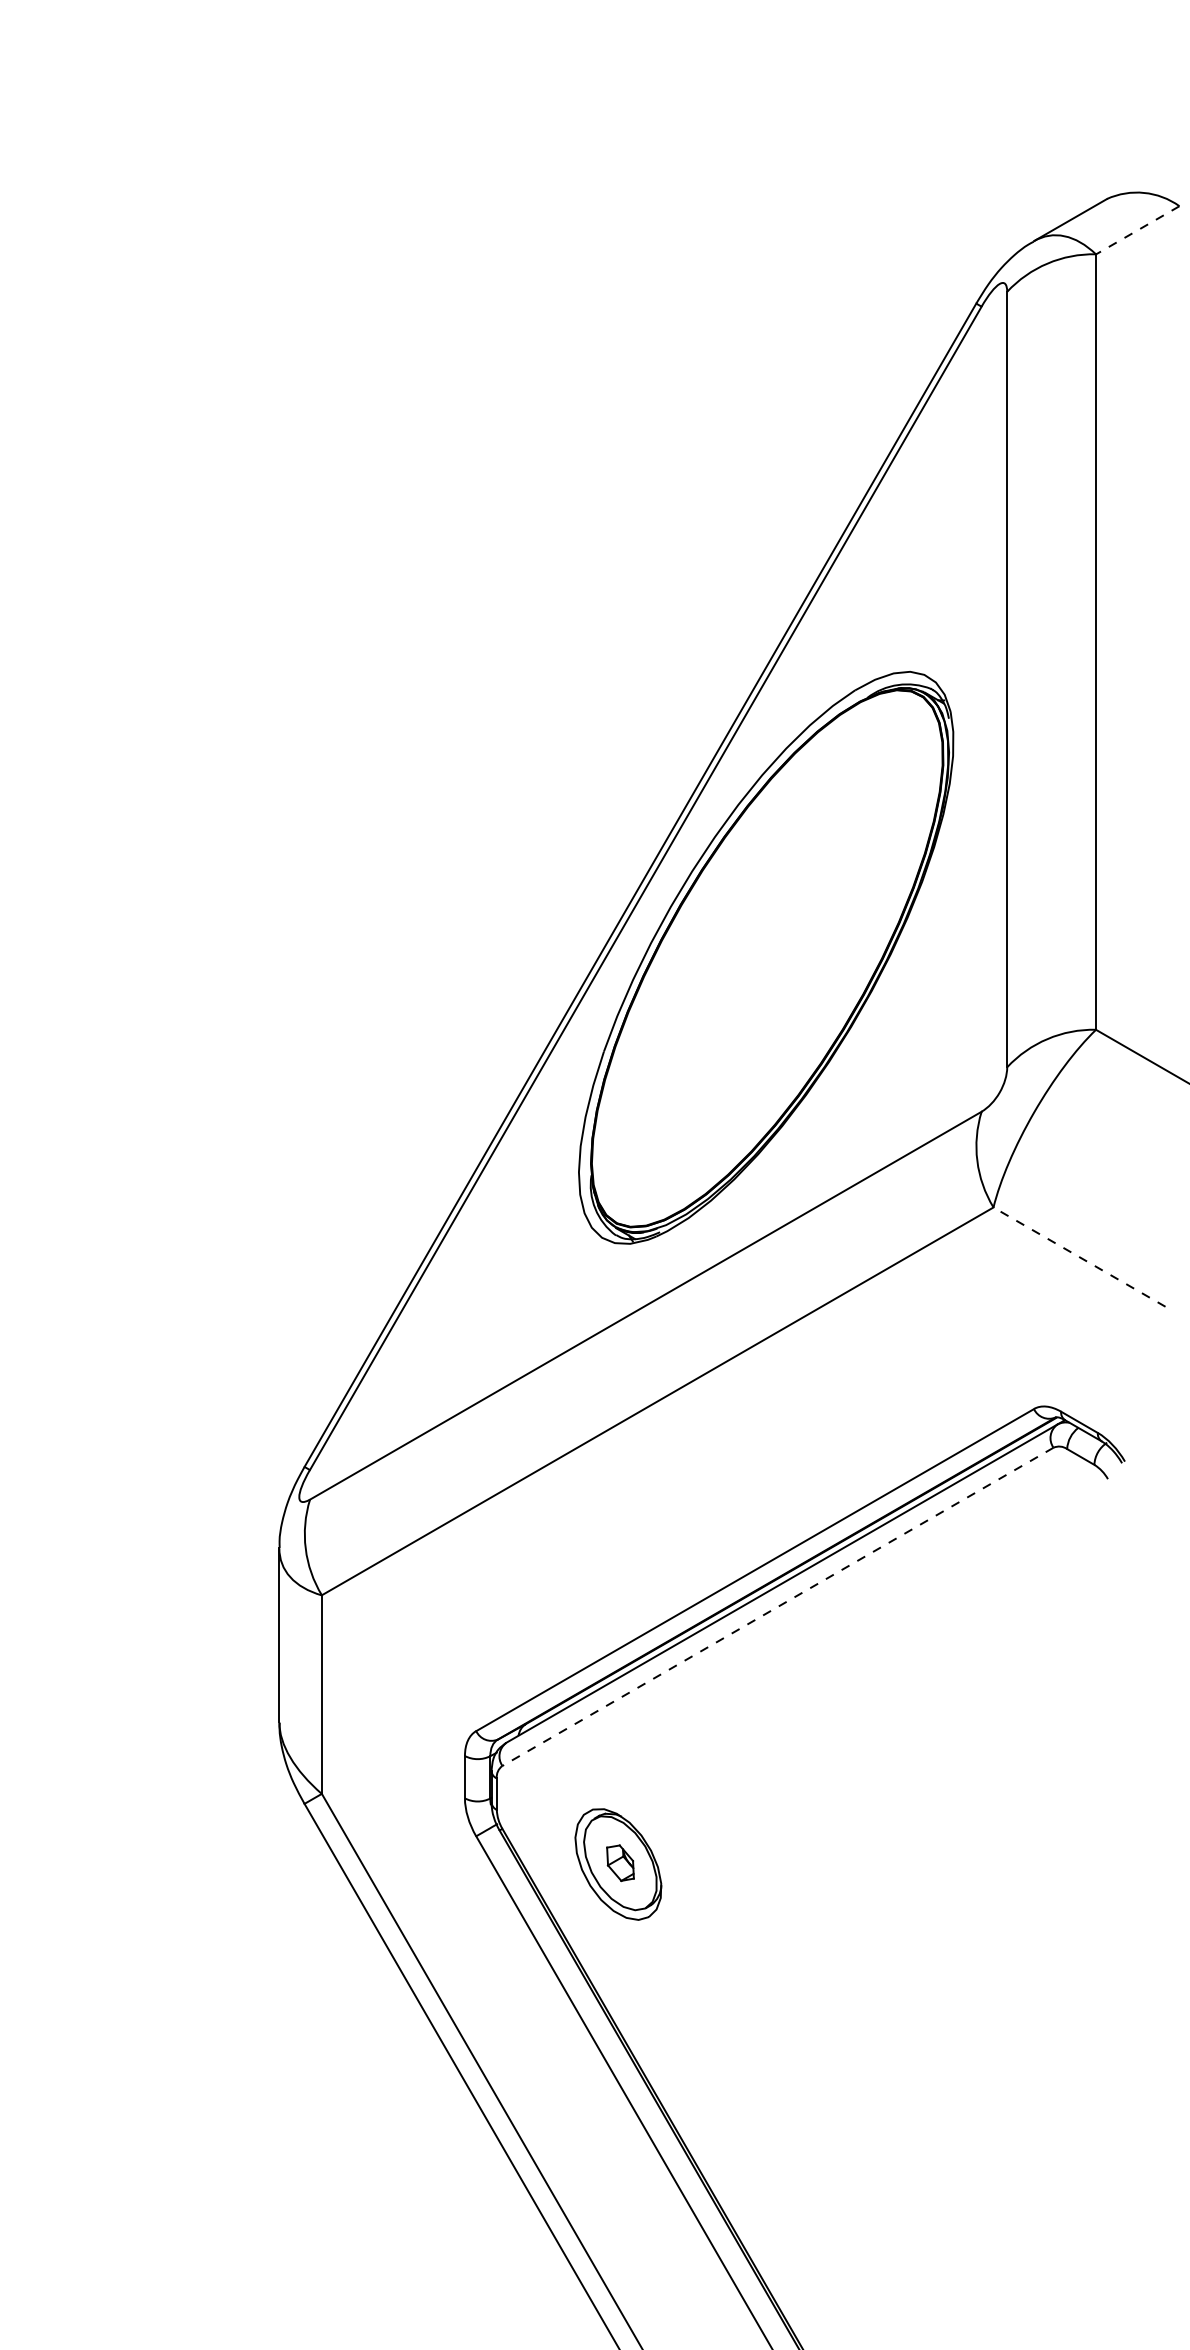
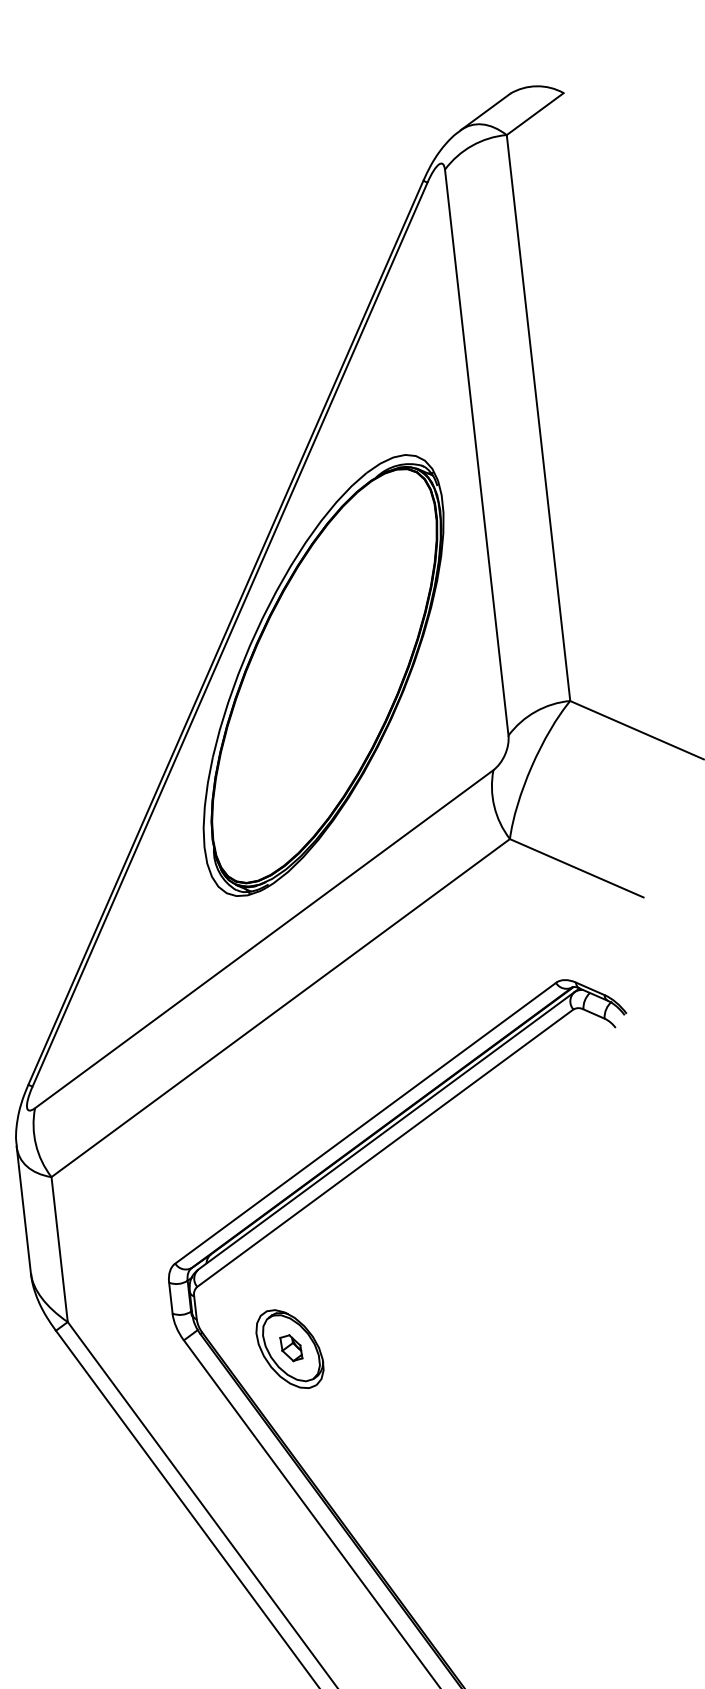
line: (1137, 230) -> (535, 114), dashed -> solid
line: (1079, 1256) -> (576, 867), dashed -> solid
line: (777, 1607) -> (385, 1148), dashed -> solid

